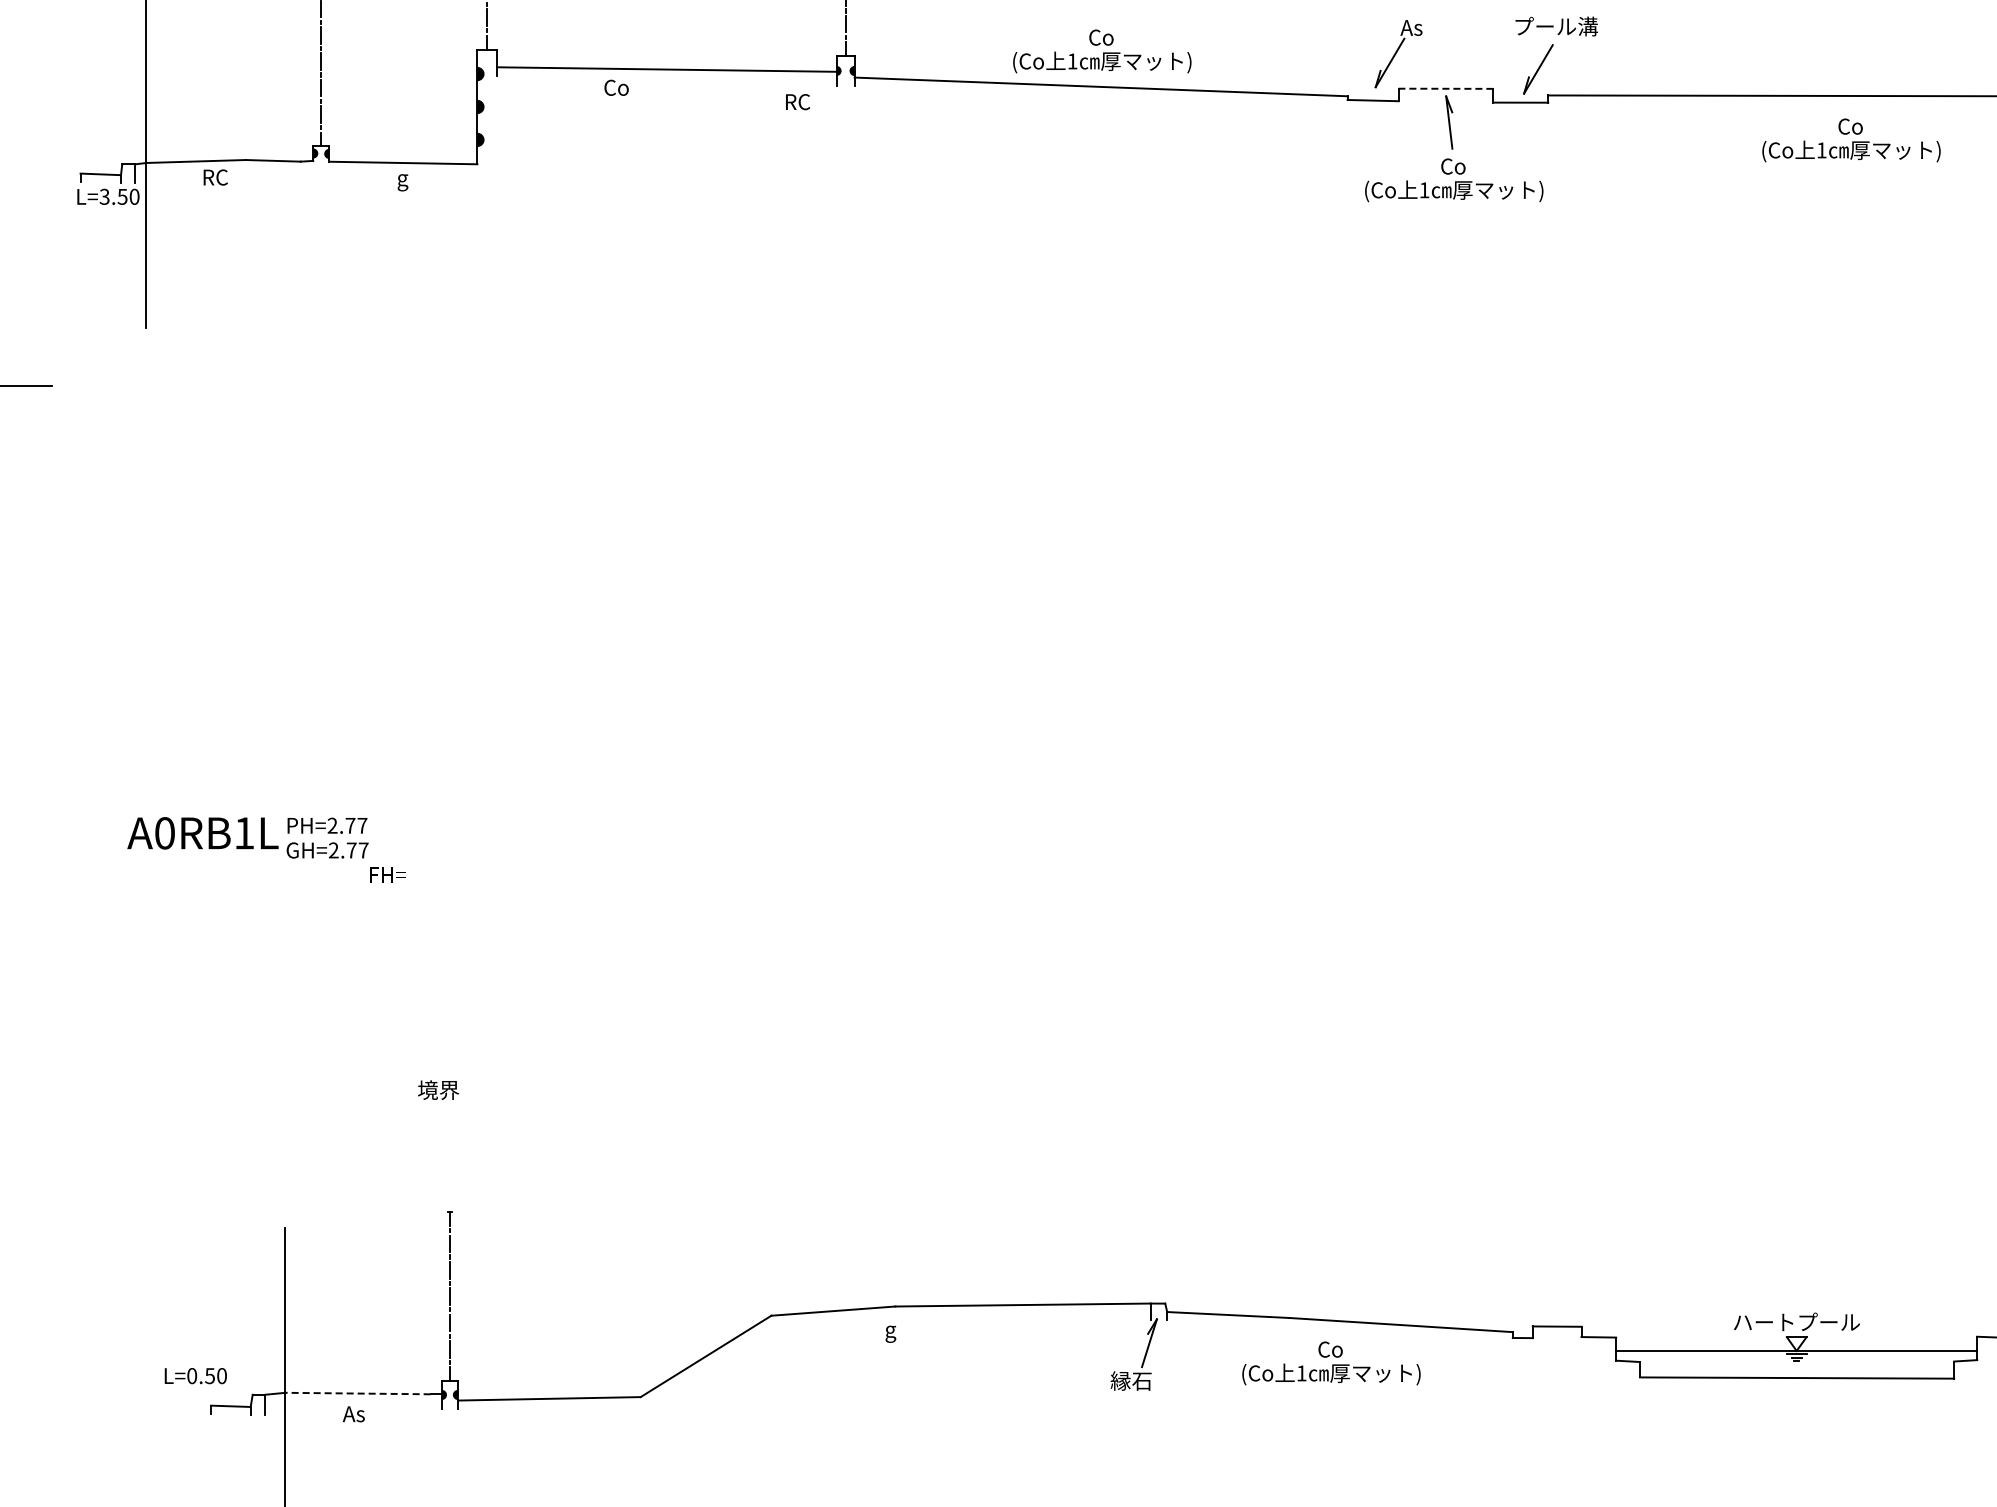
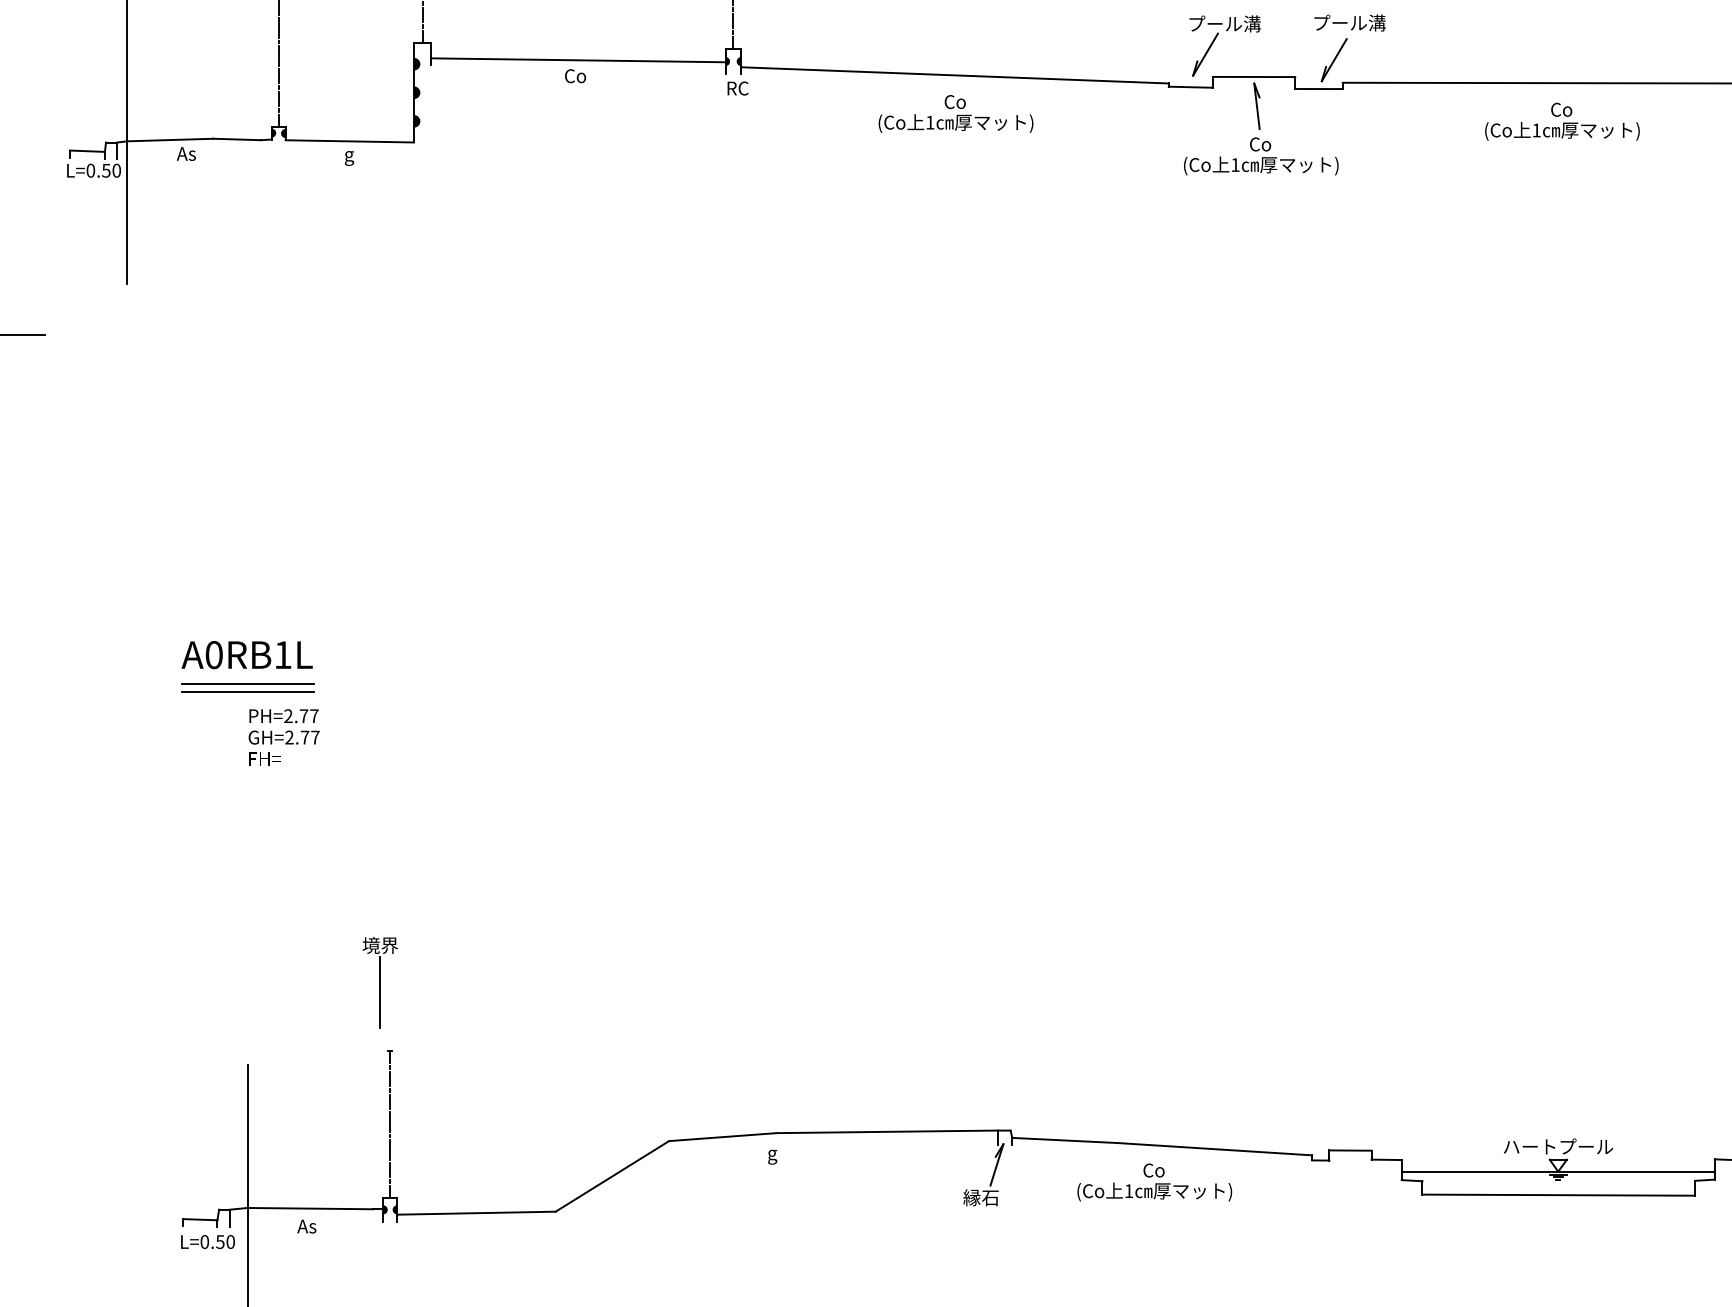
text: (1412, 27) -> (1225, 23), As -> プール溝
text: (1102, 51) -> (956, 114), moved
text: (616, 87) -> (575, 75), moved
line: (1445, 88) -> (1253, 76), dashed -> solid
text: (797, 102) -> (737, 88), moved
text: (1851, 140) -> (1562, 121), moved
text: (215, 177) -> (186, 153), RC -> As
text: (104, 196) -> (90, 170), L=3.50 -> L=0.50
line: (285, 789) -> (247, 684), added
line: (285, 797) -> (247, 691), added
text: (202, 833) -> (246, 655), moved
text: (387, 874) -> (264, 758), moved
line: (438, 1144) -> (380, 992), added
text: (195, 1376) -> (207, 1242), moved
line: (358, 1393) -> (310, 1208), dashed -> solid

